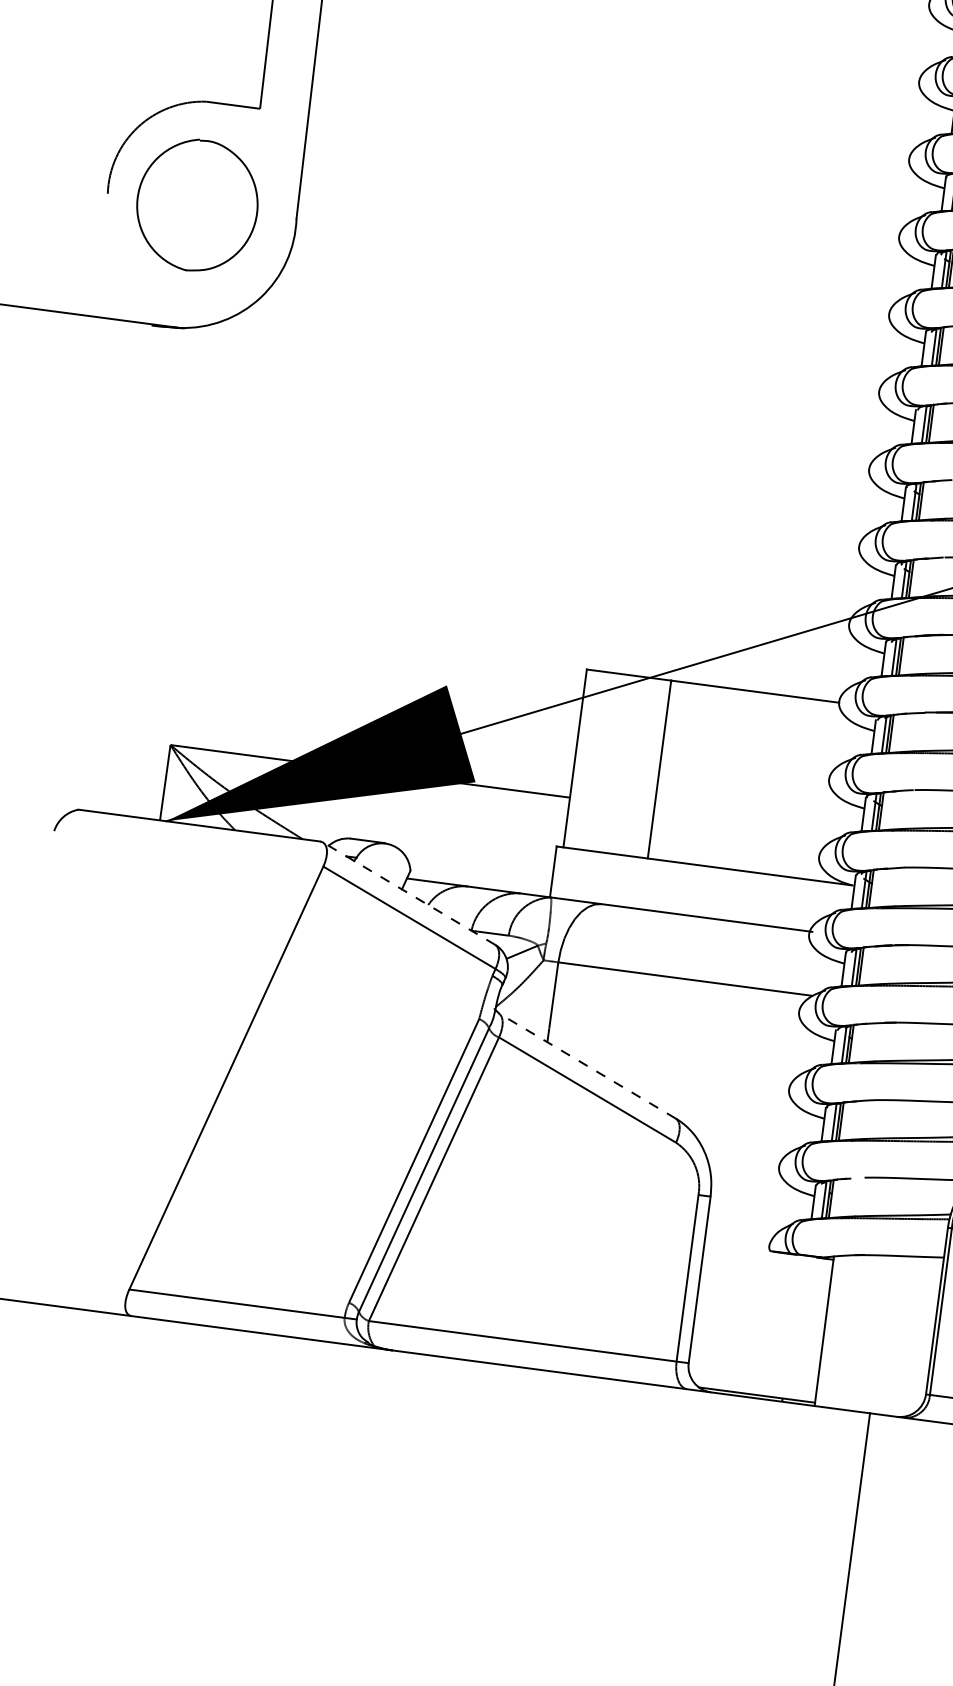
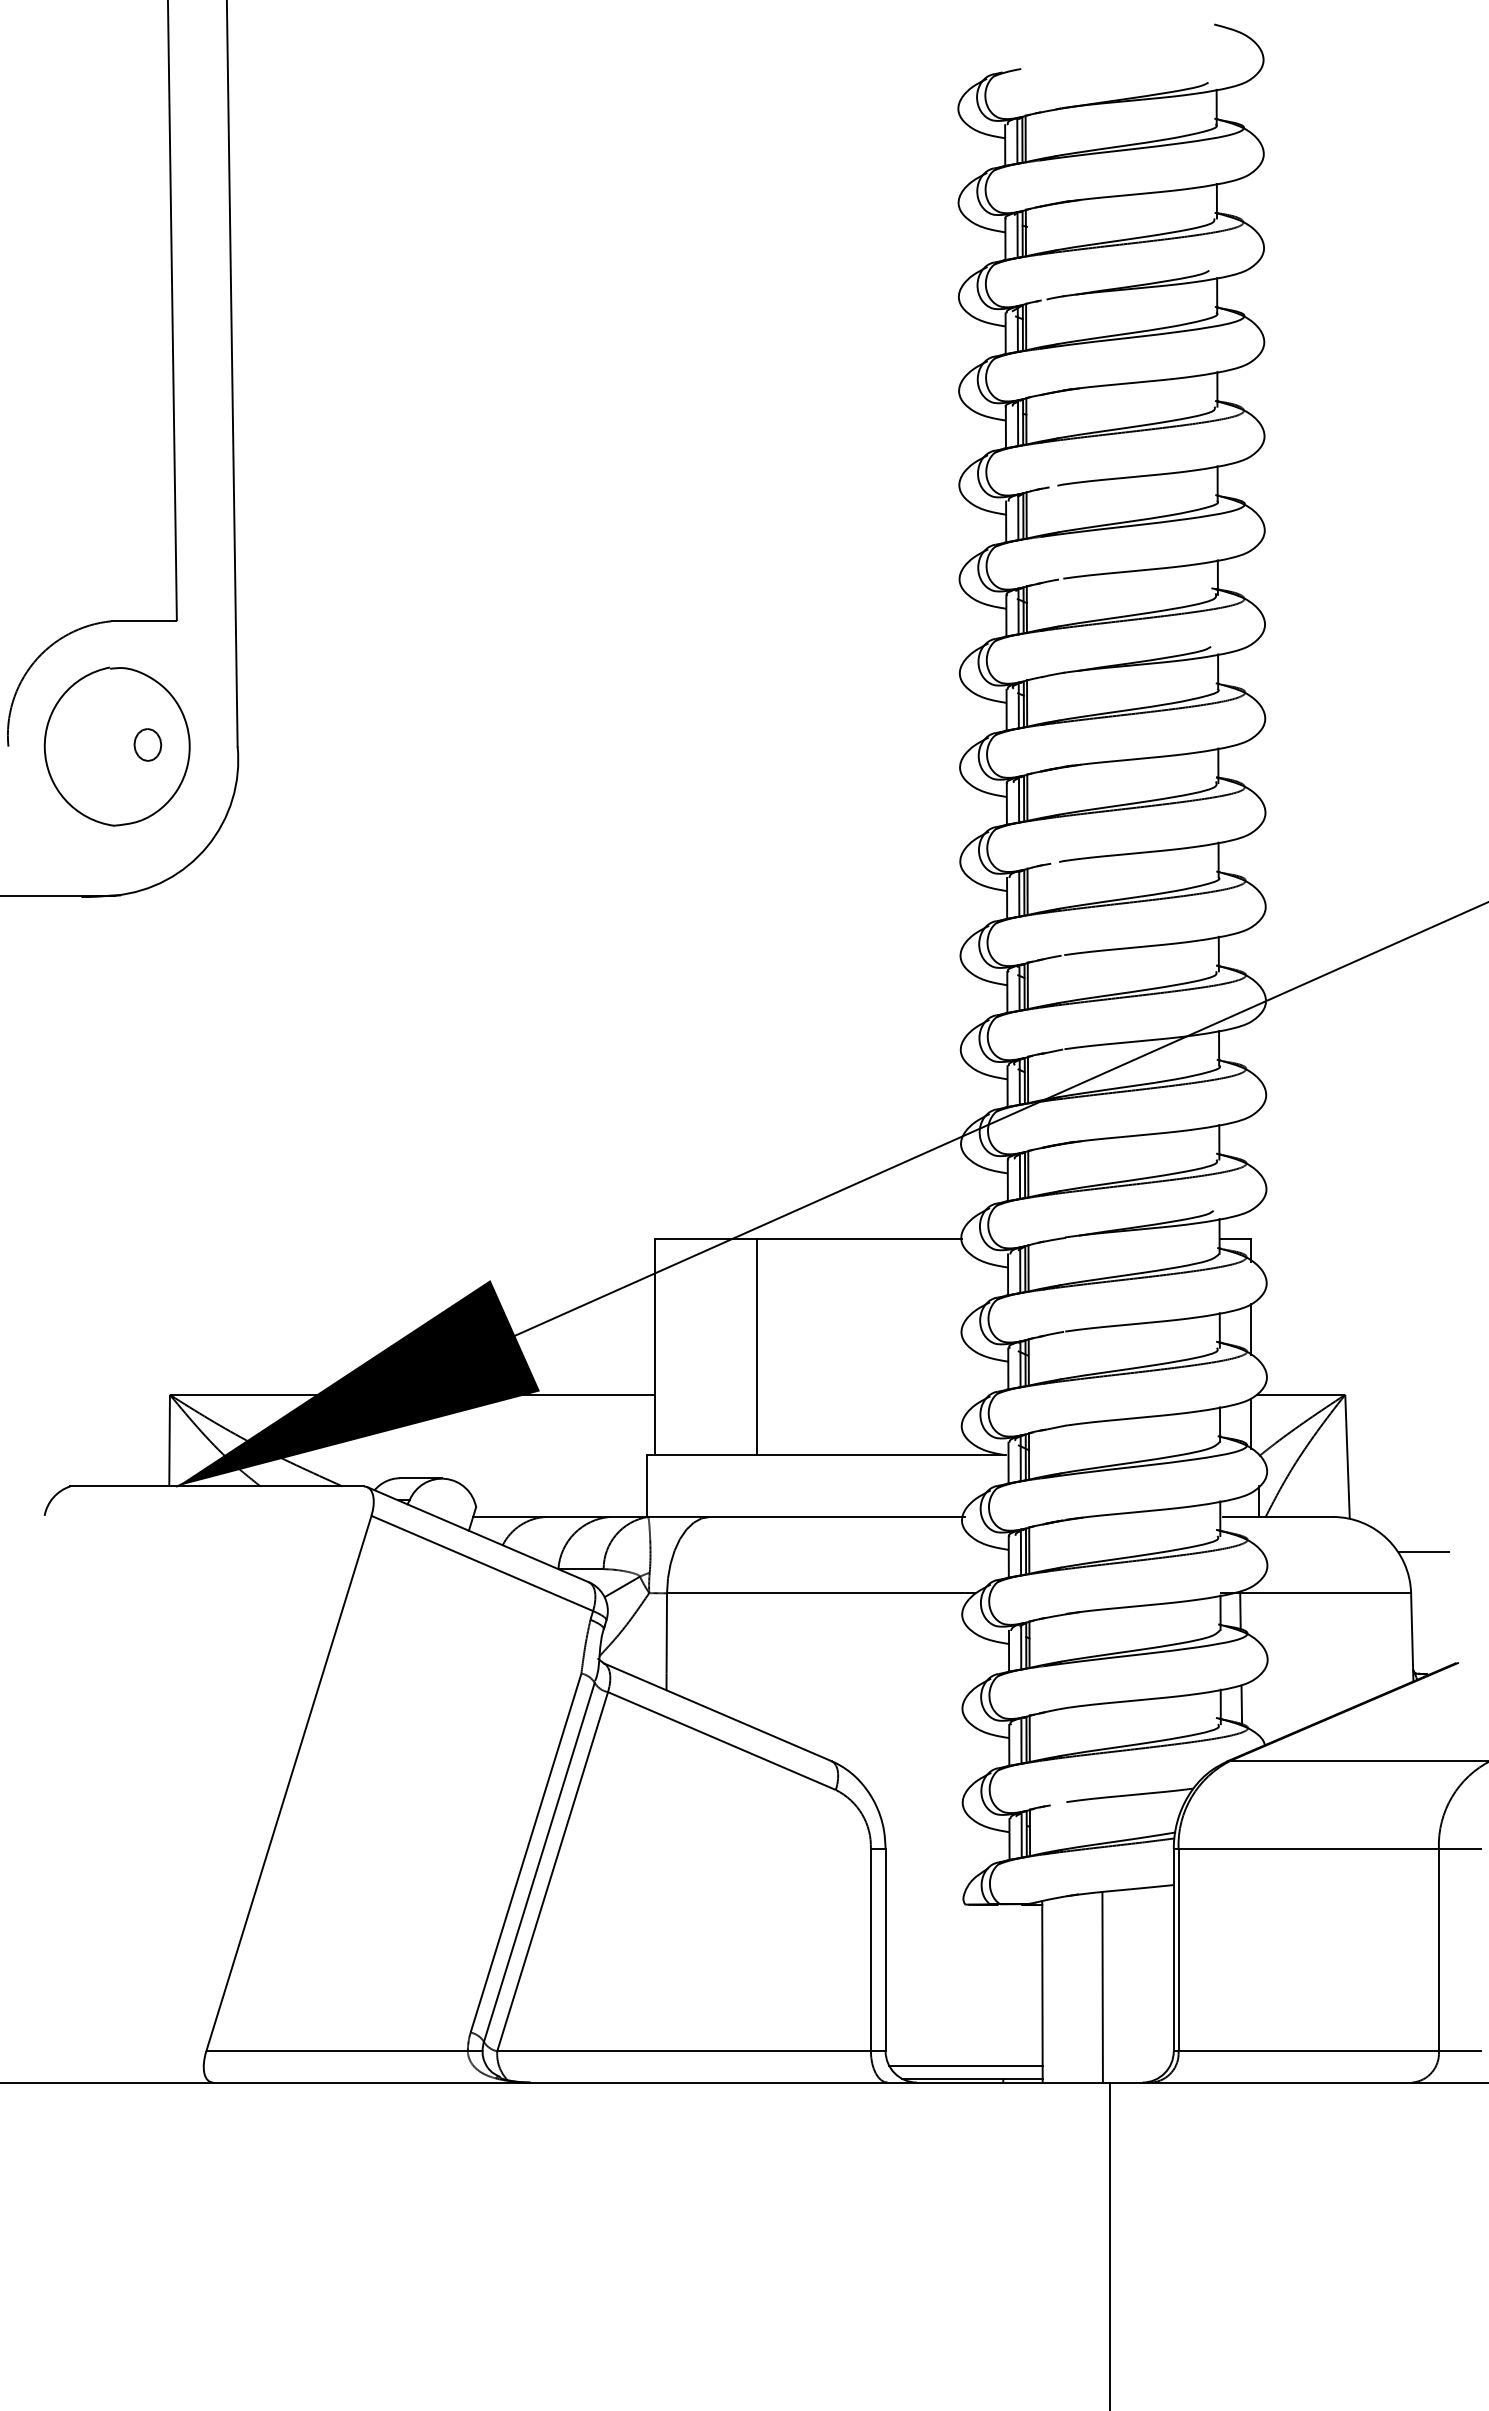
part: (222, 207) -> (147, 744), added
line: (409, 893) -> (478, 1534), dashed -> solid
line: (586, 1066) -> (717, 1712), dashed -> solid
line: (874, 1334) -> (1102, 1987), added
line: (752, 1383) -> (965, 2065), added

